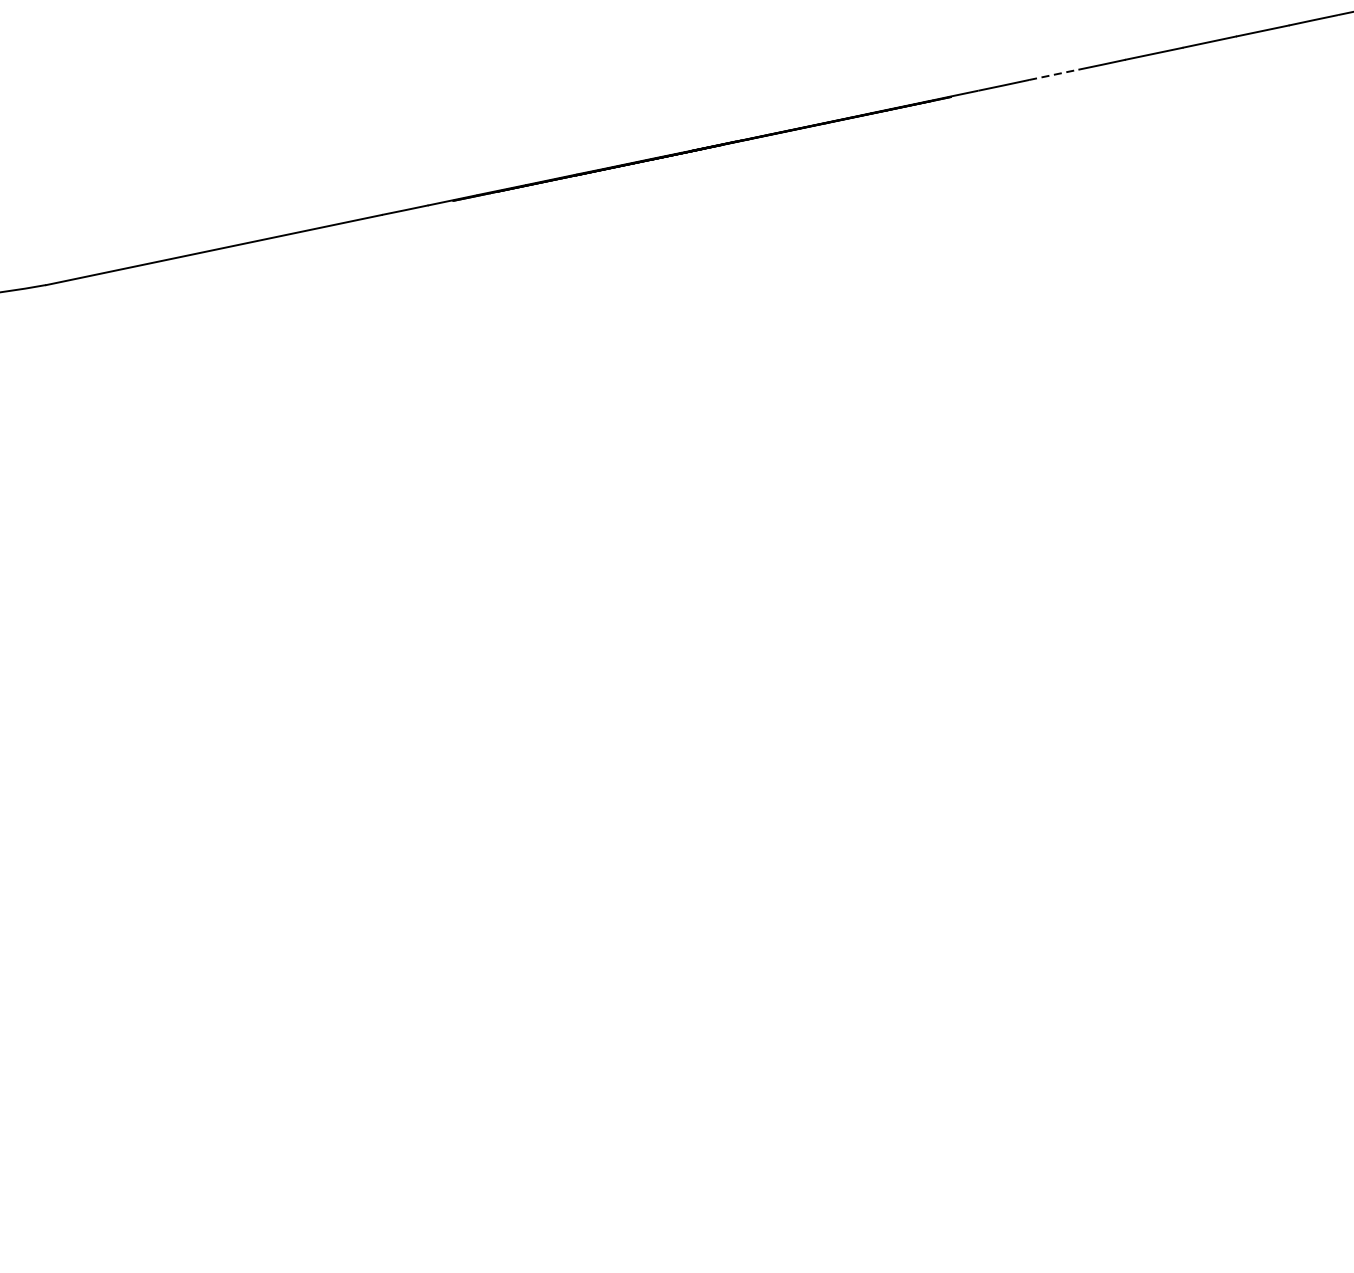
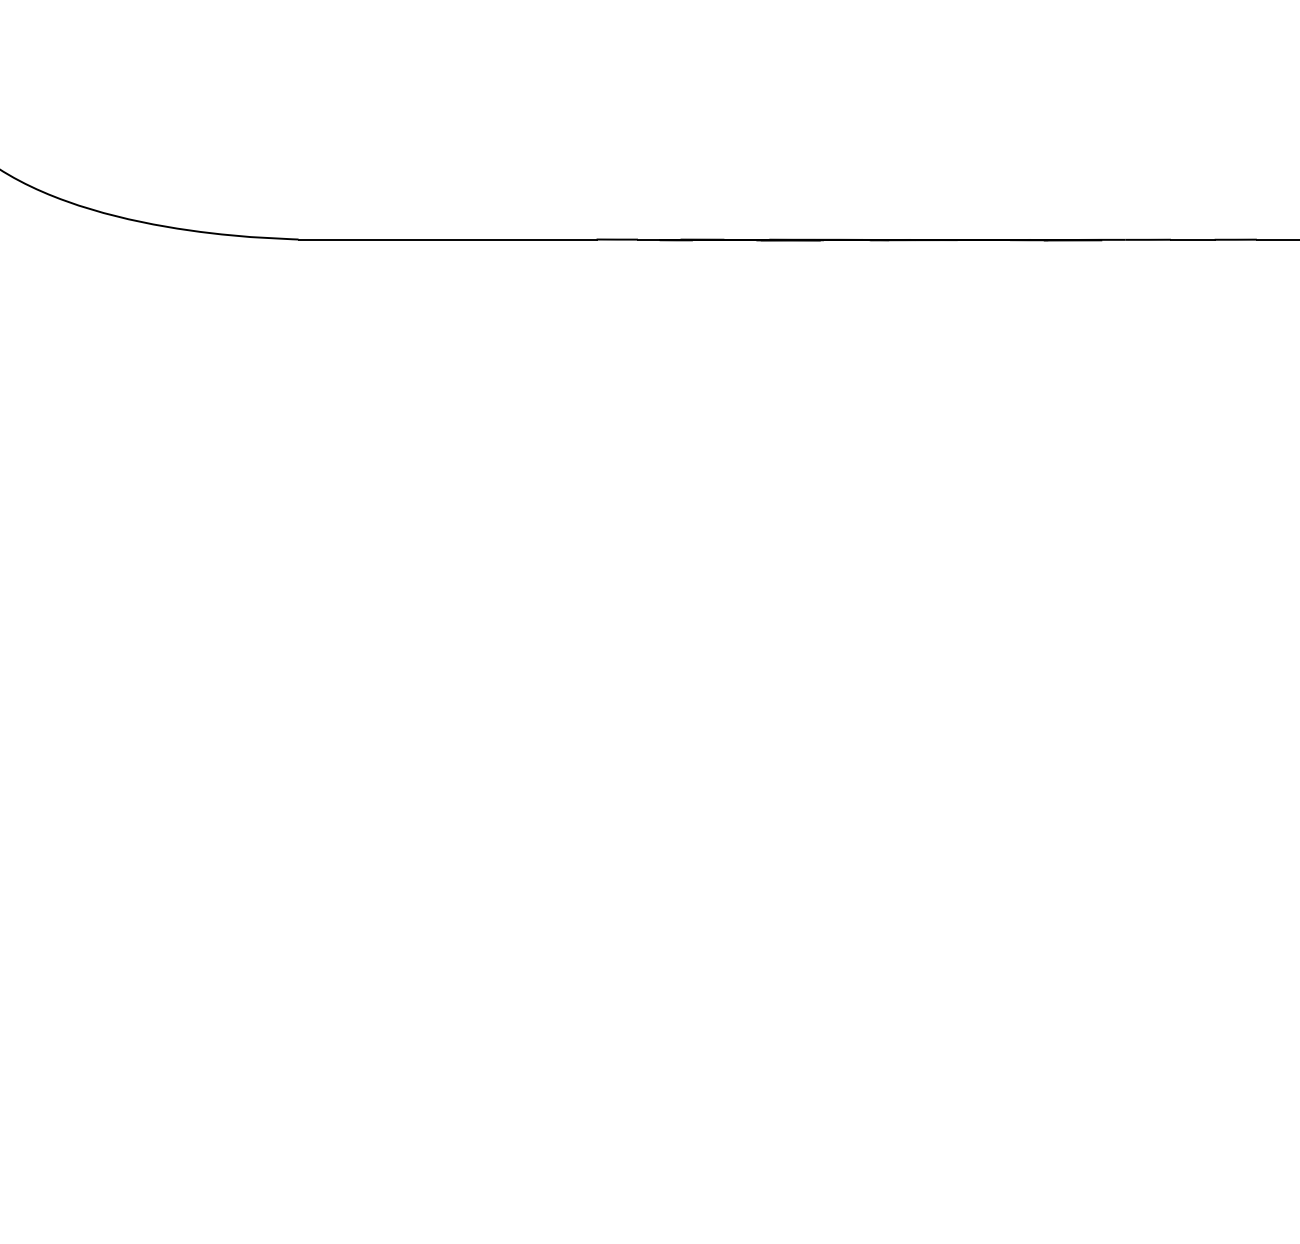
line: (1053, 74) -> (1192, 239), dashed -> solid

